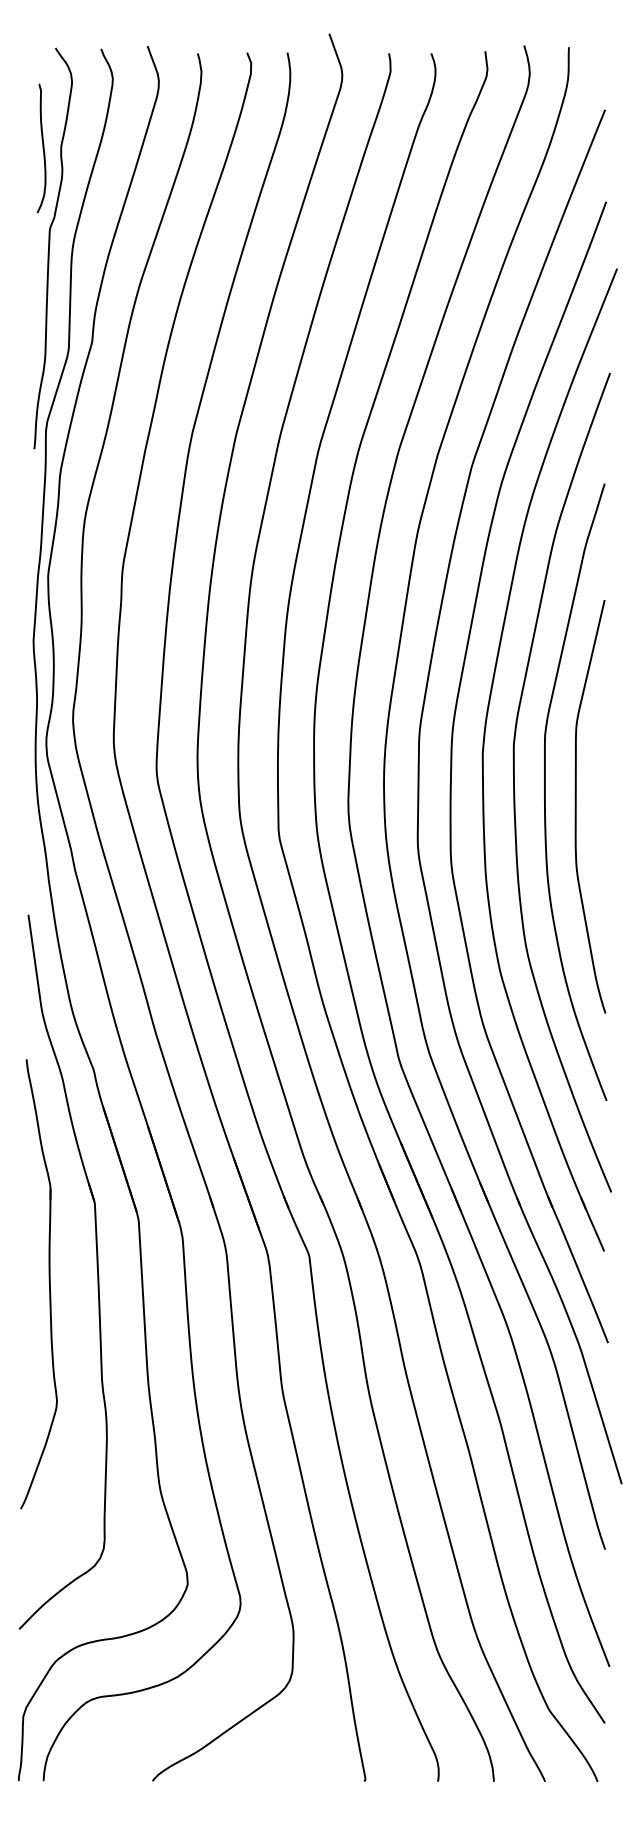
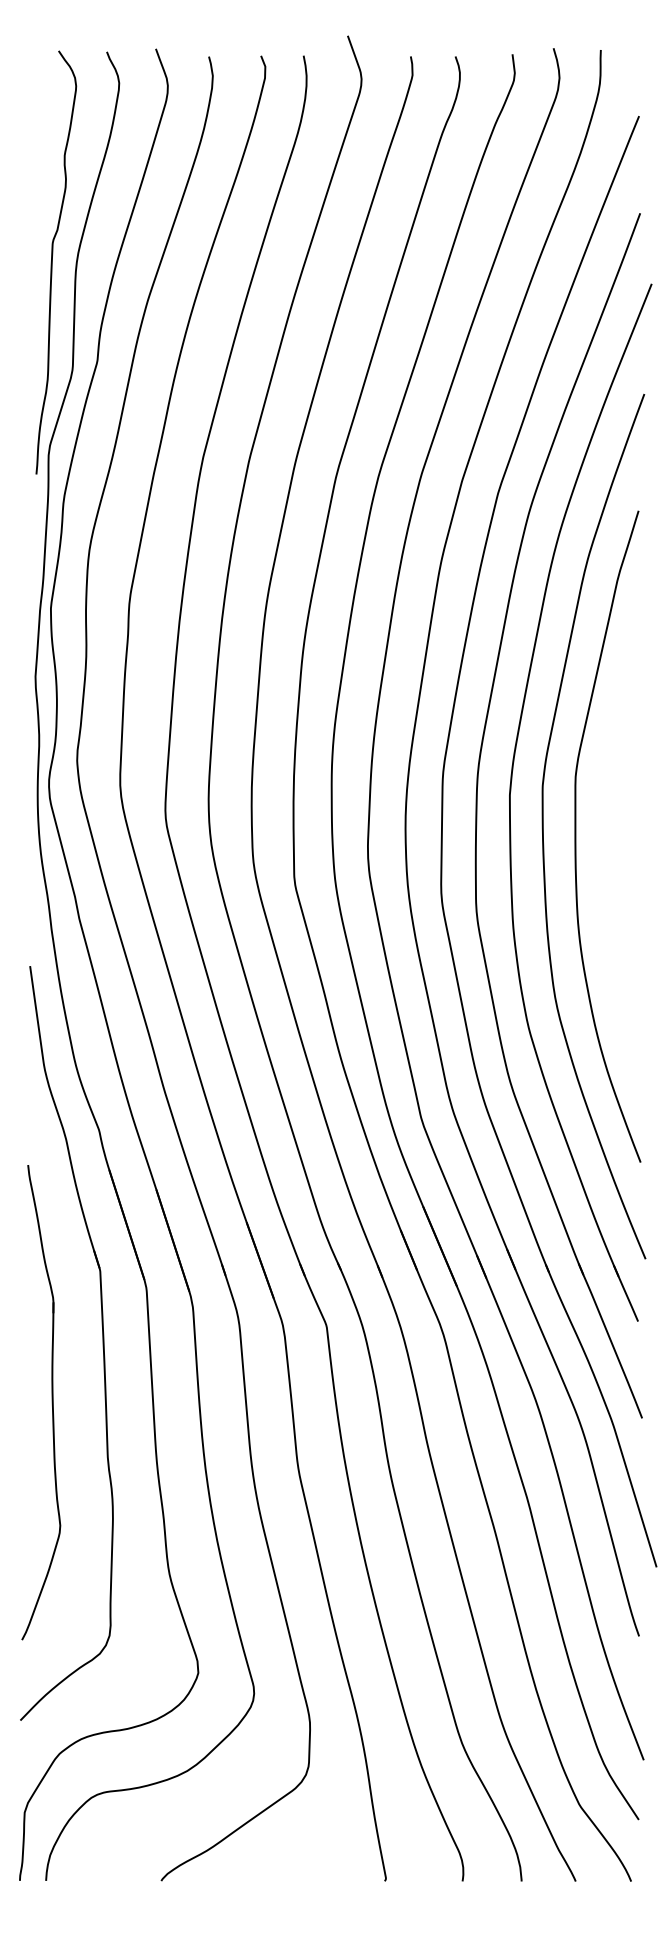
curve: (42, 148) -> (44, 156), removed
curve: (576, 806) -> (608, 851), removed
part: (48, 1281) -> (51, 1399), moved

